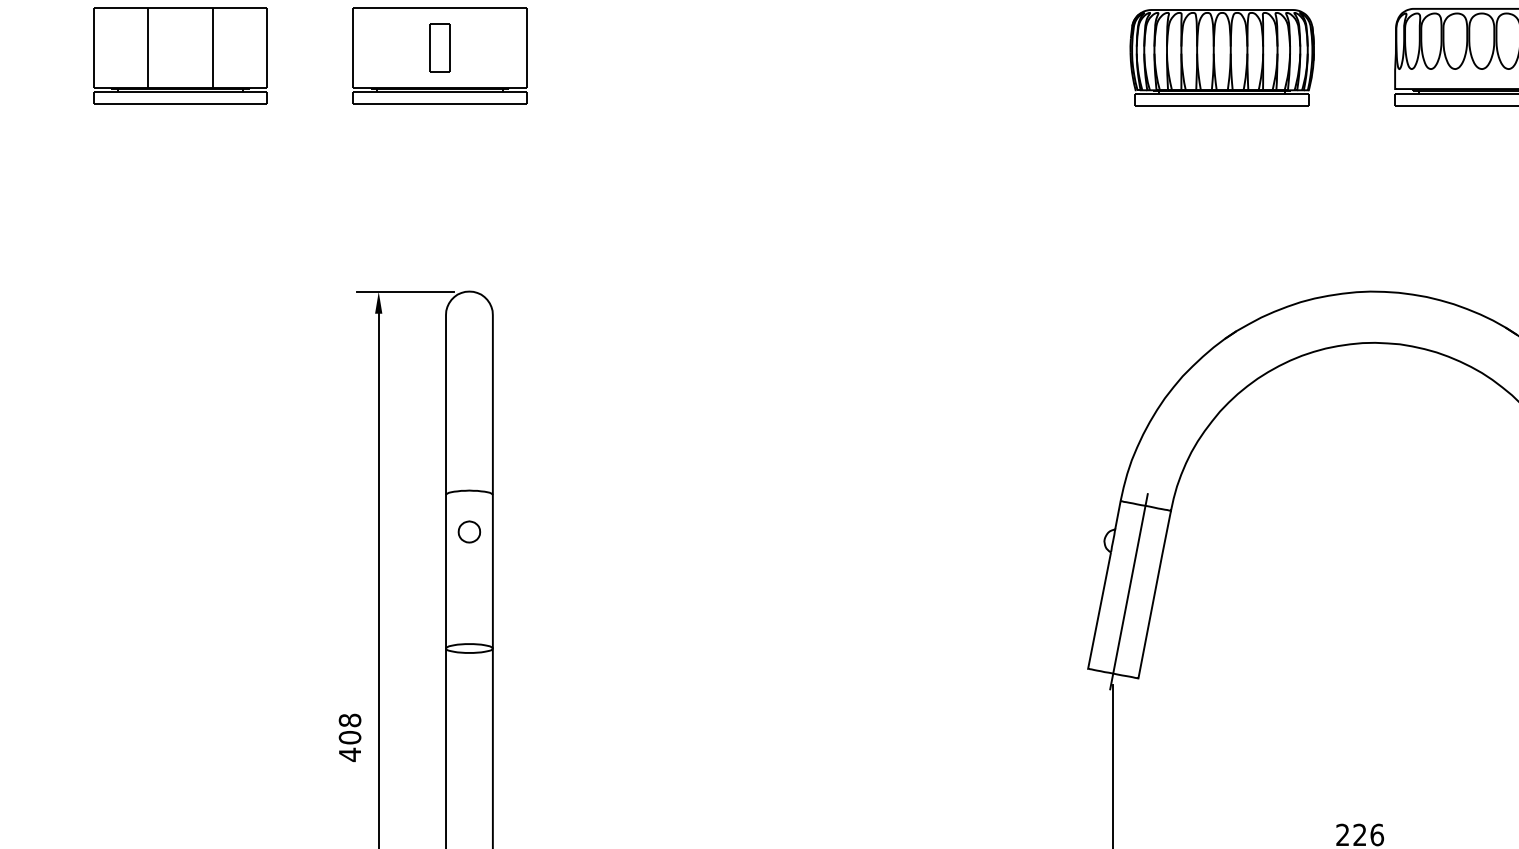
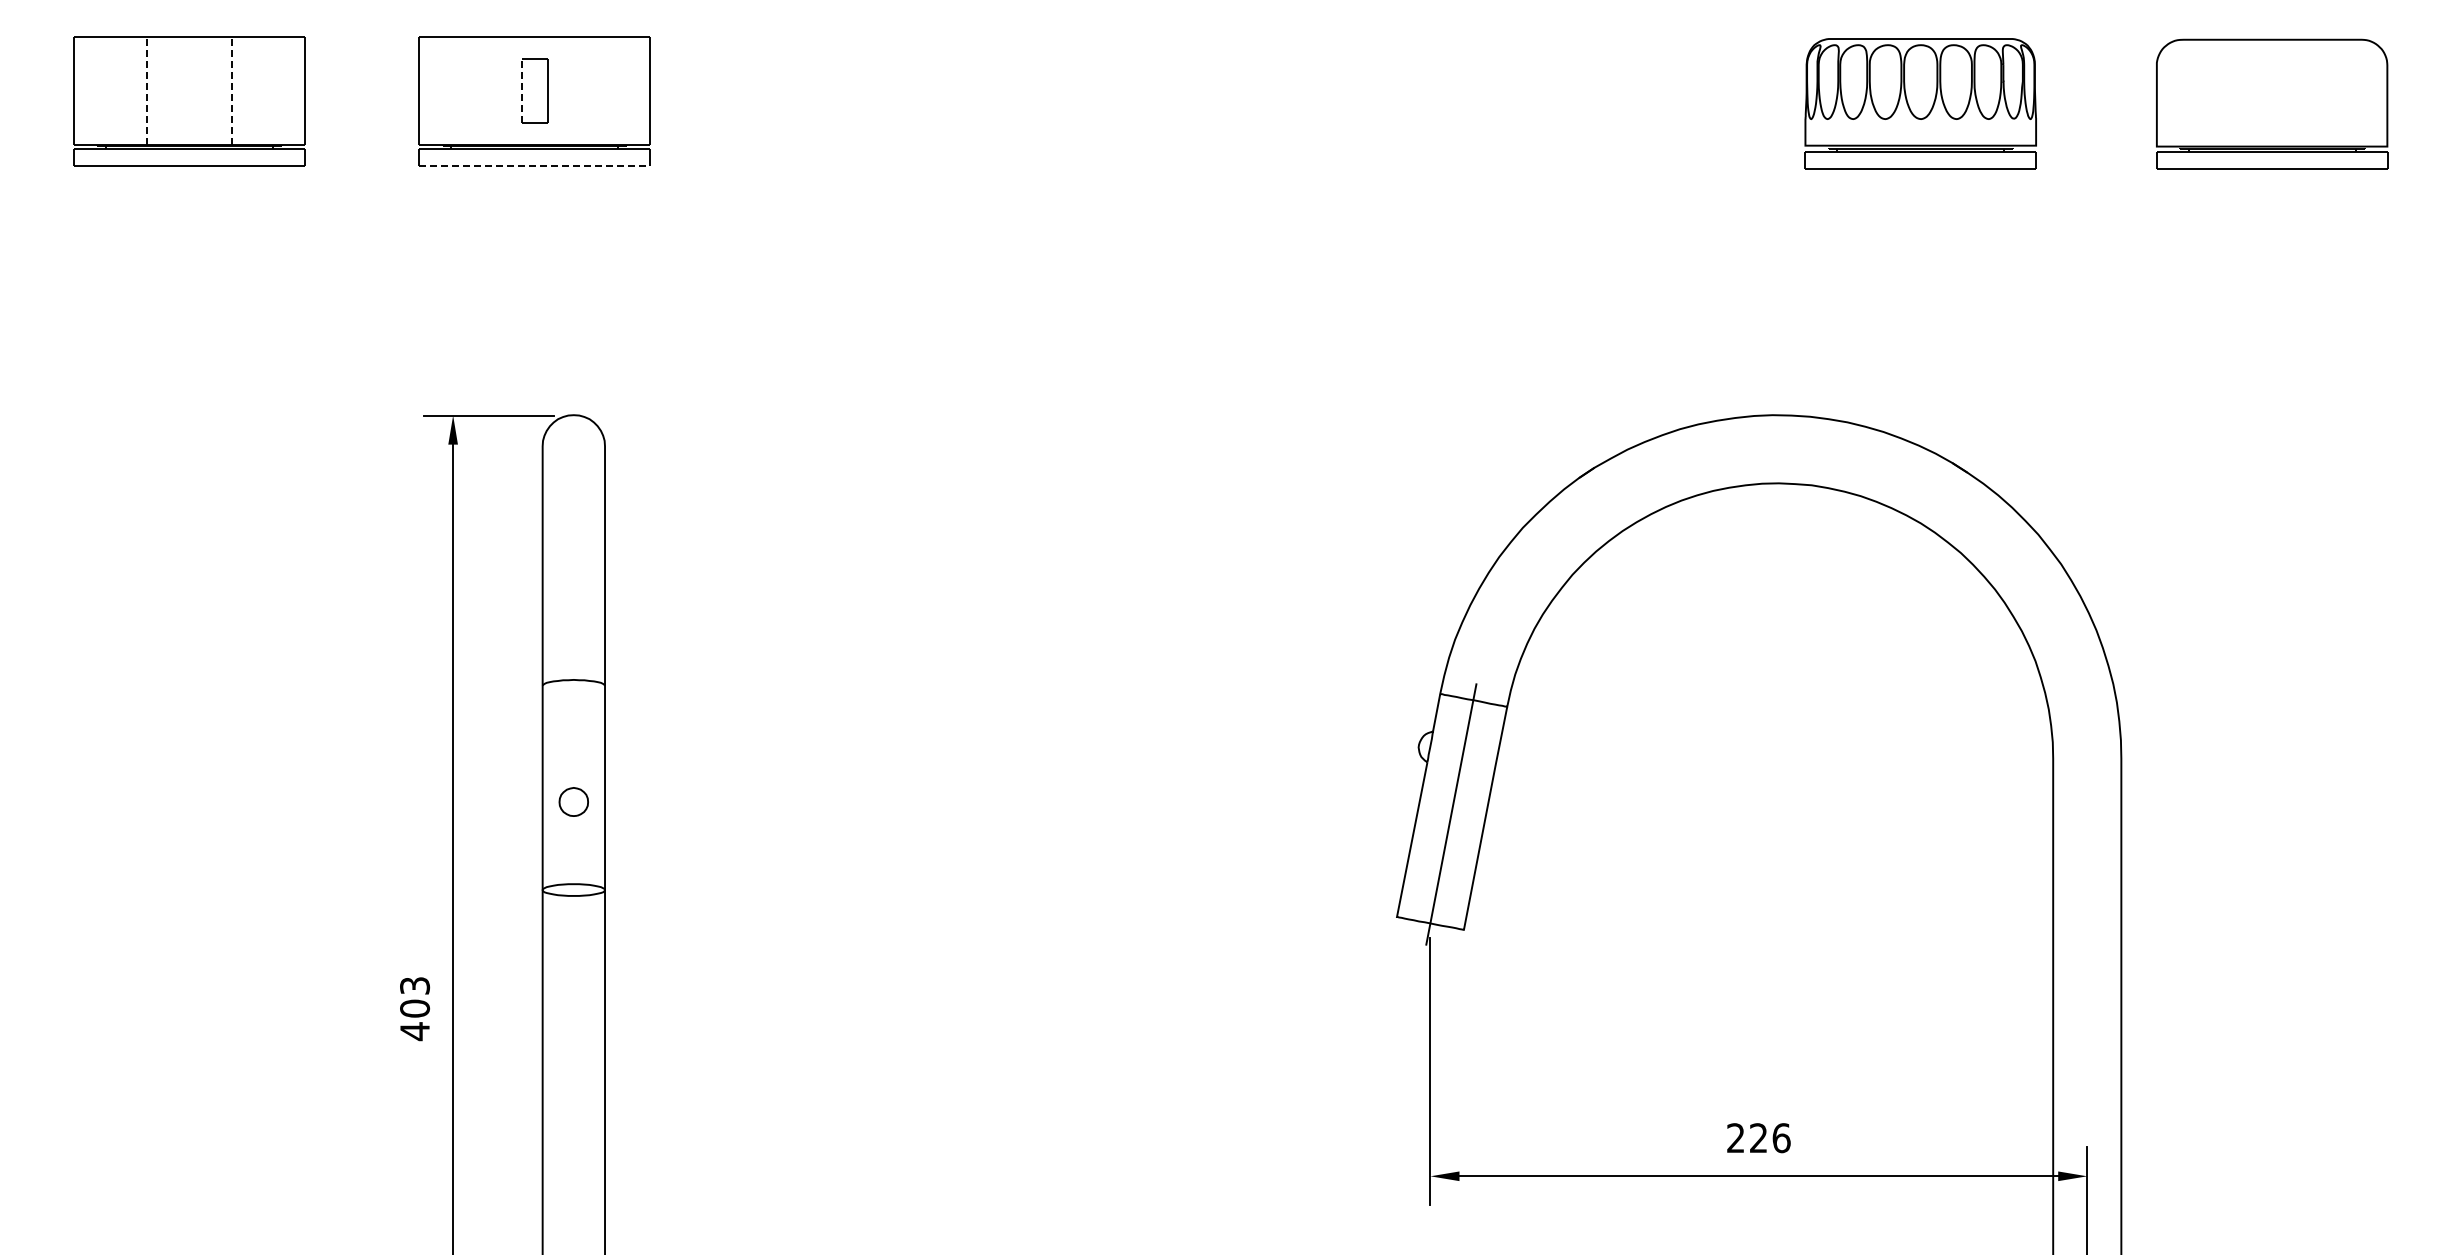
line: (430, 47) -> (521, 90), solid -> dashed
line: (148, 48) -> (146, 91), solid -> dashed
line: (212, 48) -> (232, 91), solid -> dashed
part: (1222, 58) -> (1575, 104), removed
line: (439, 103) -> (534, 165), solid -> dashed
part: (469, 531) -> (573, 801), moved
text: (349, 720) -> (414, 985), 408 -> 403

